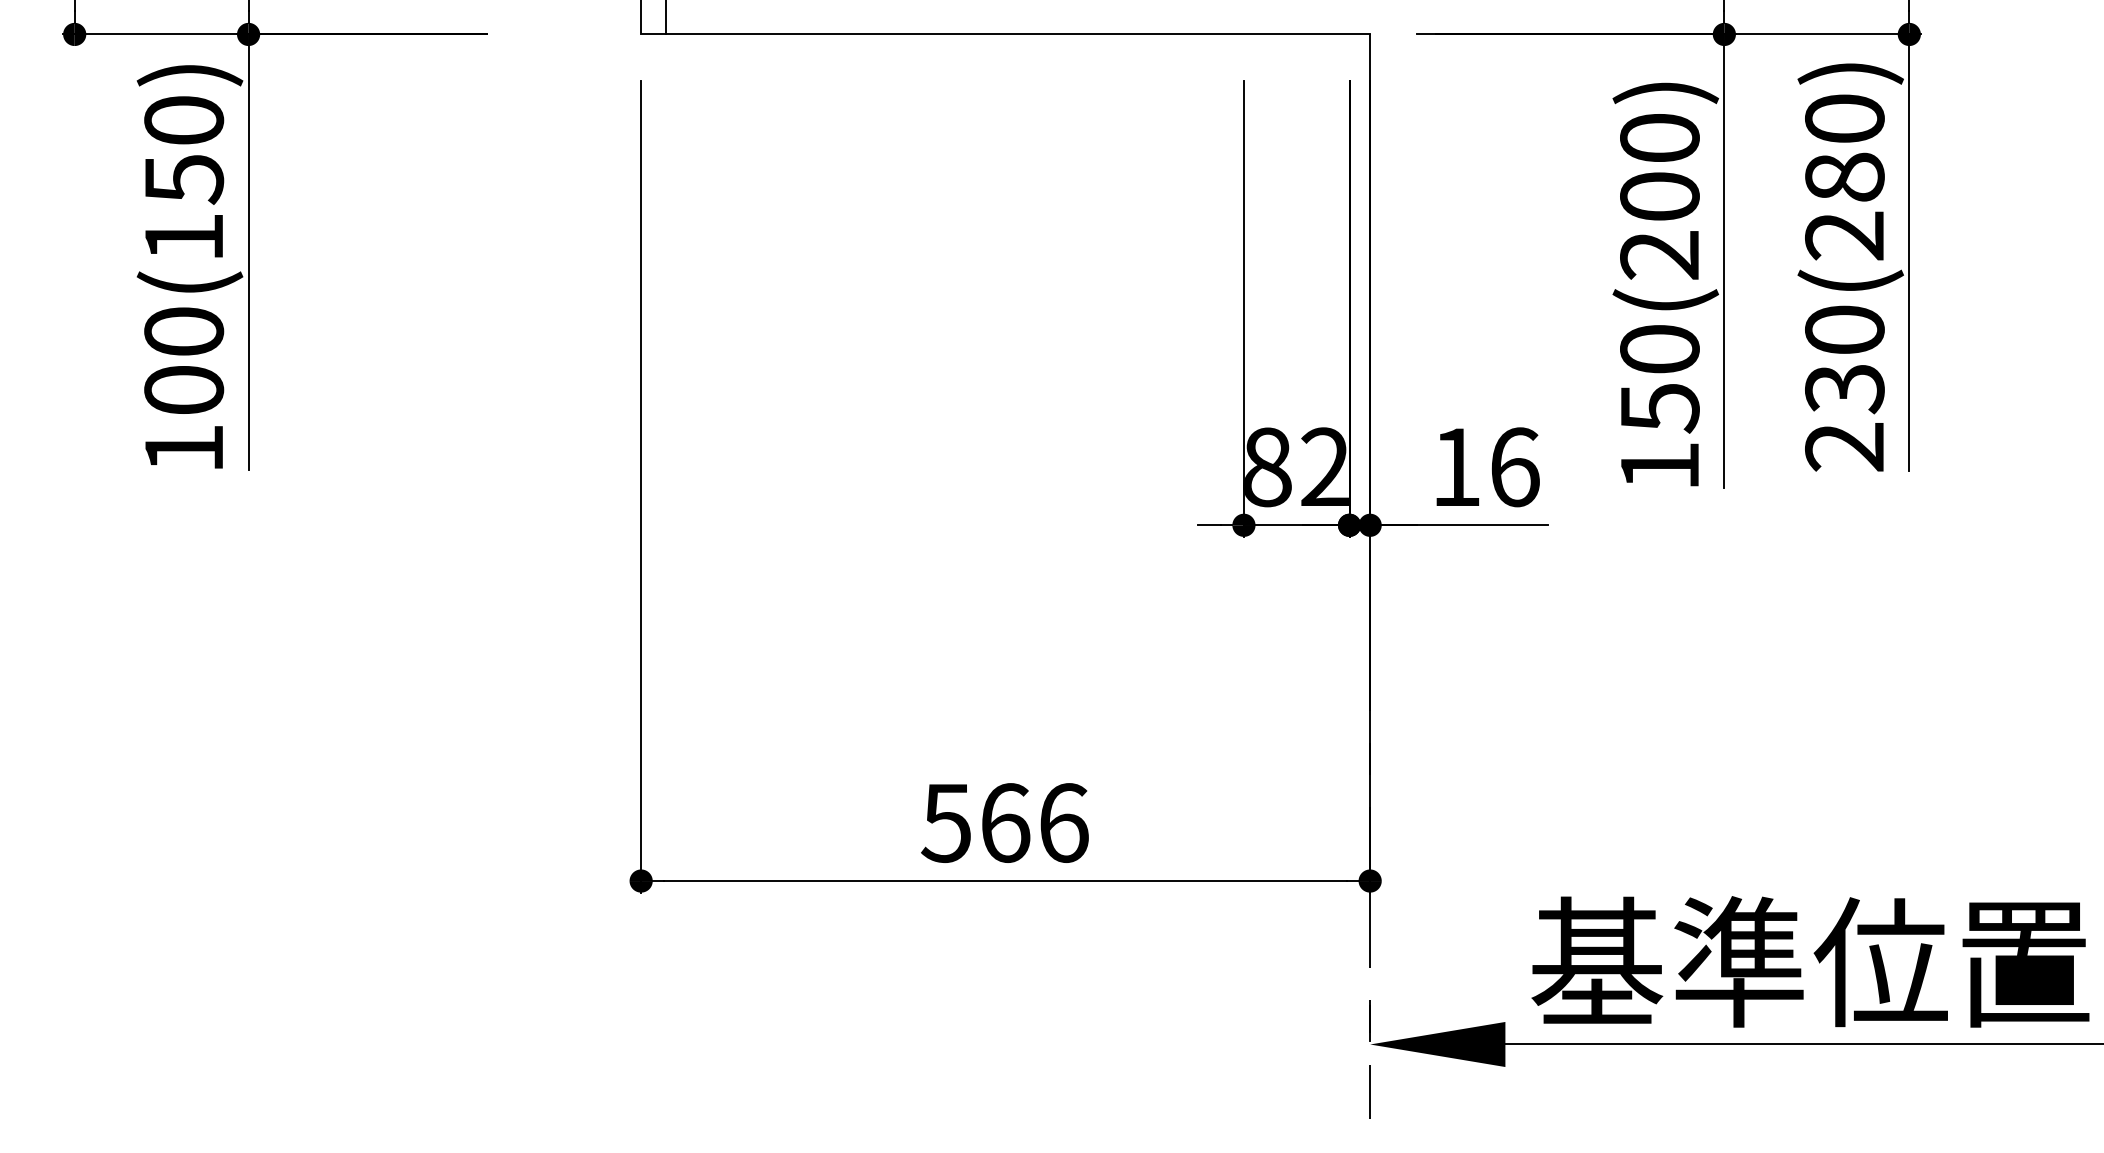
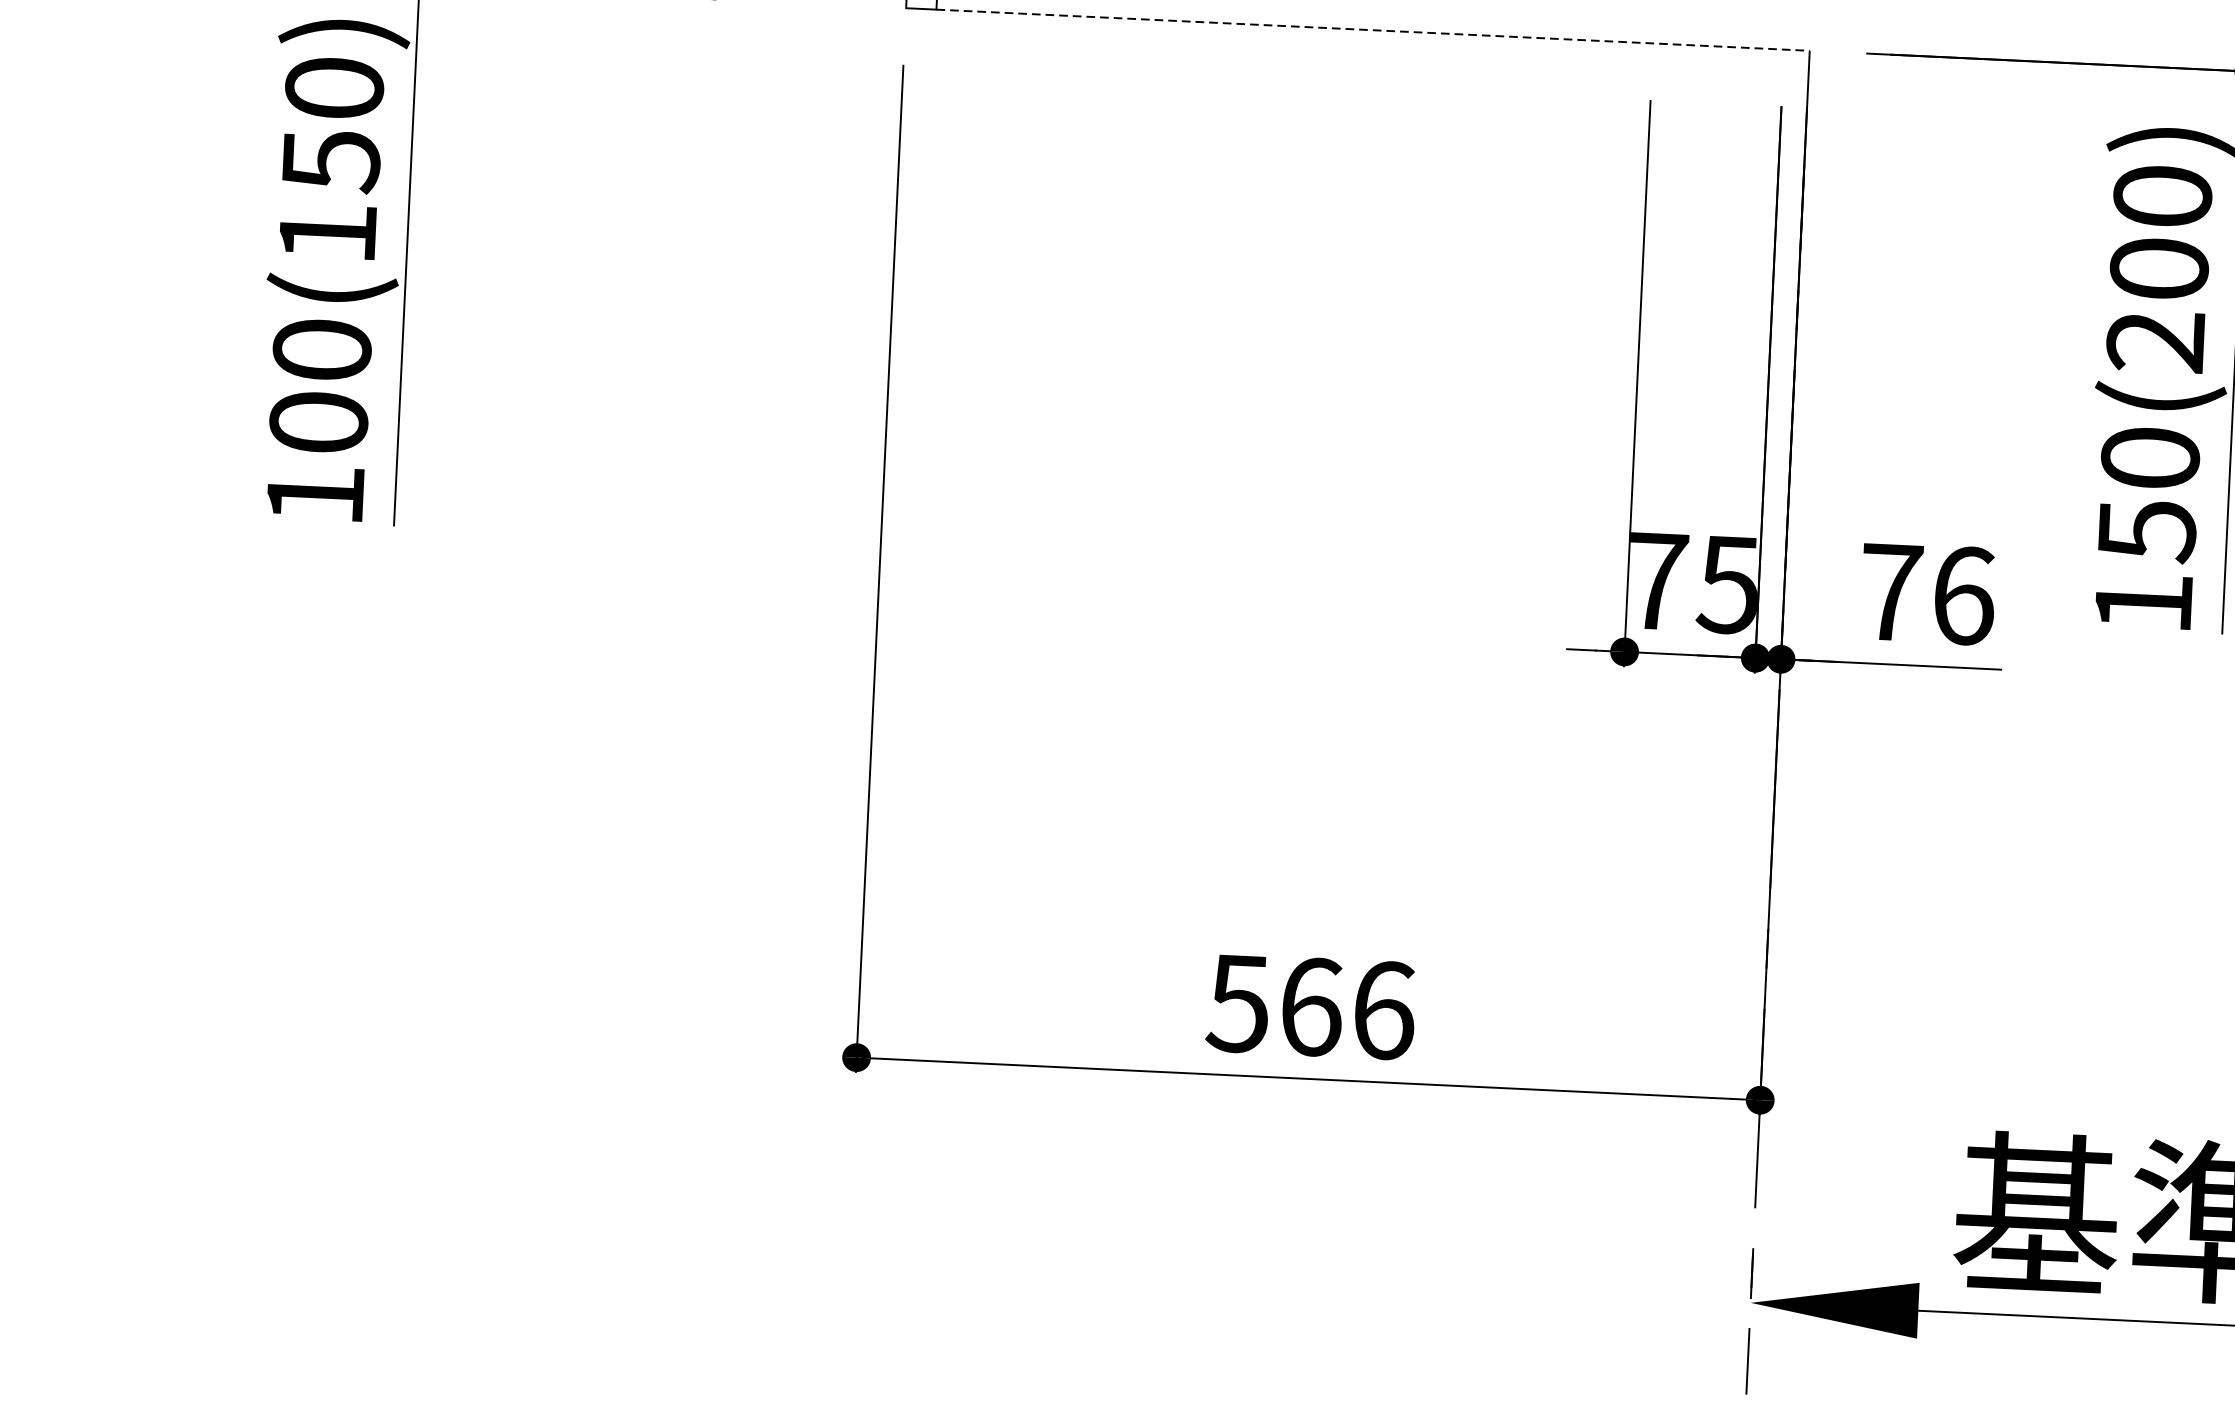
line: (1018, 34) -> (1373, 30), solid -> dashed
text: (1456, 466) -> (1891, 591), 16 -> 76
text: (1296, 467) -> (1693, 583), 82 -> 75

